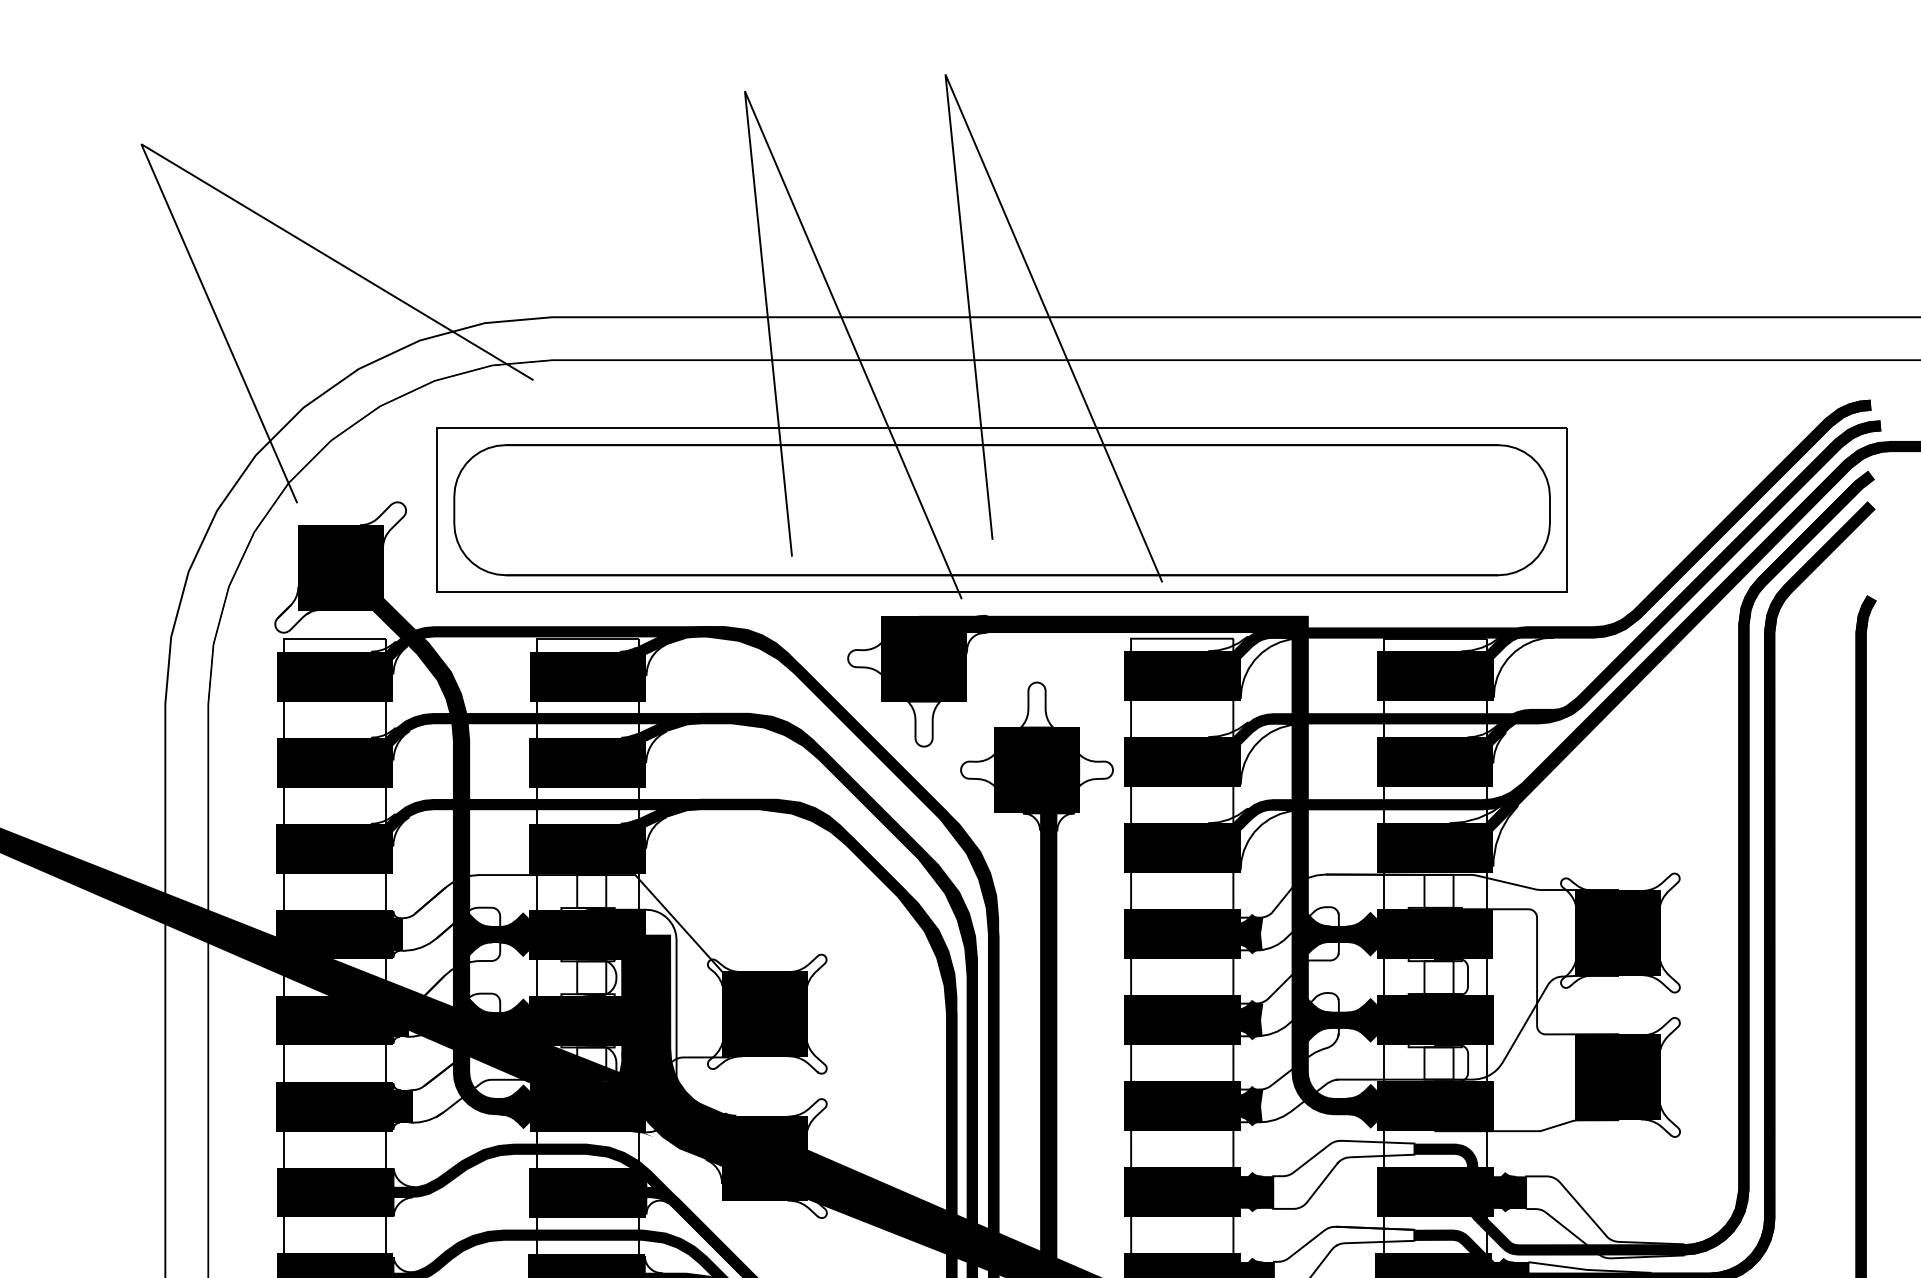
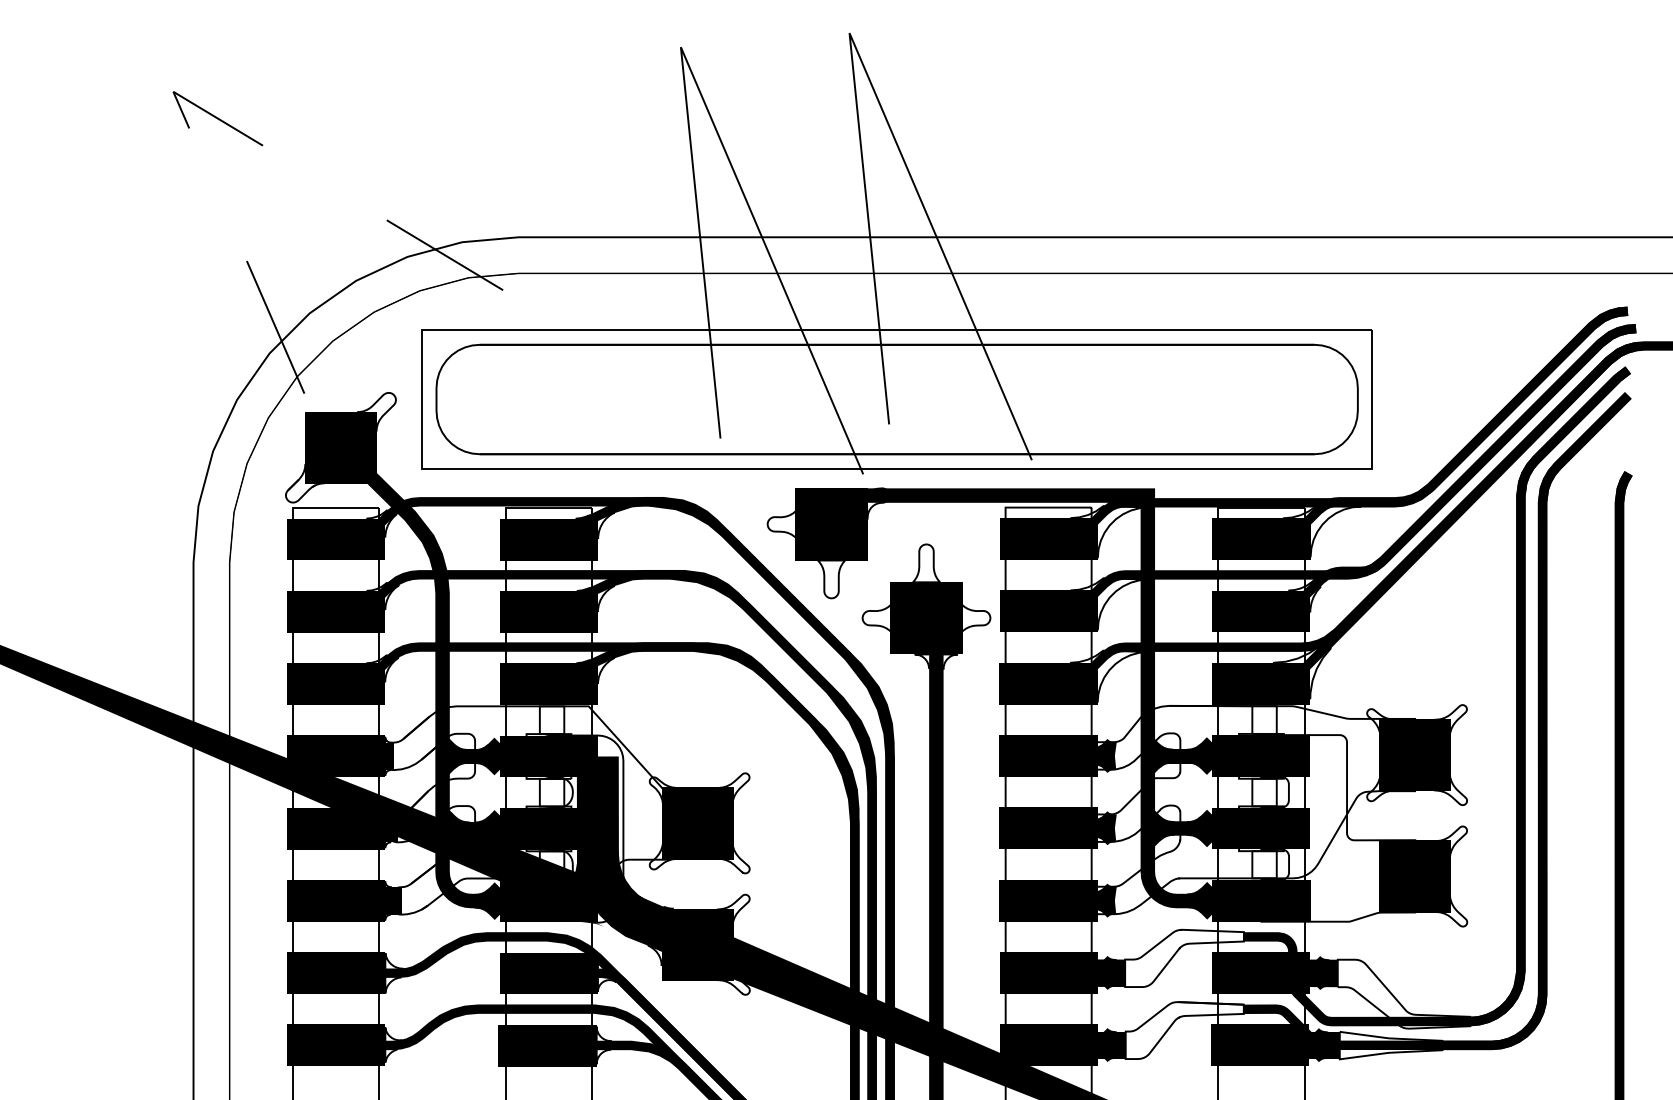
line: (168, 160) -> (196, 105), solid -> dashed

